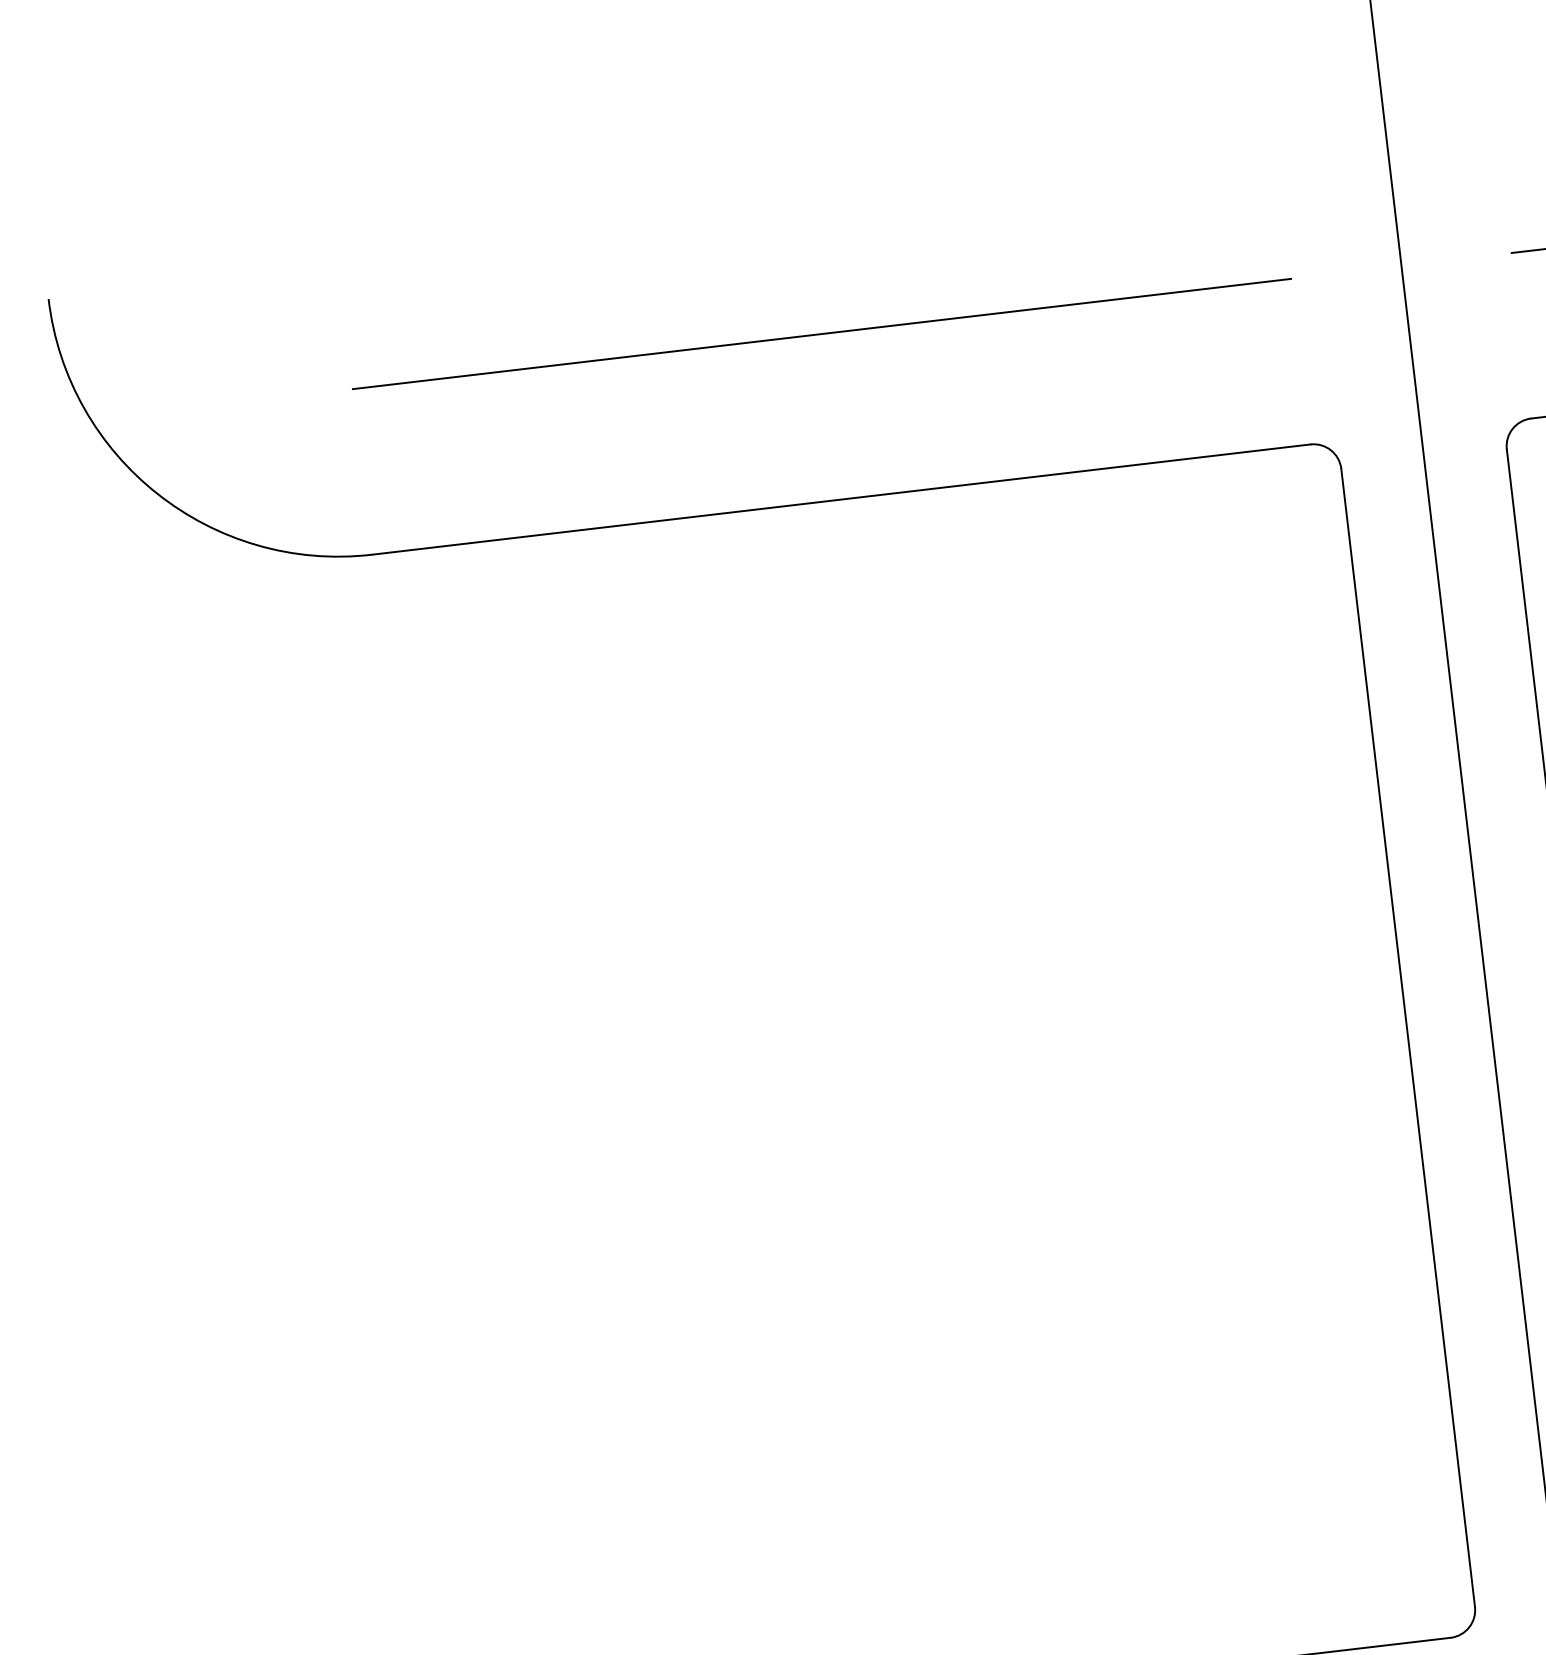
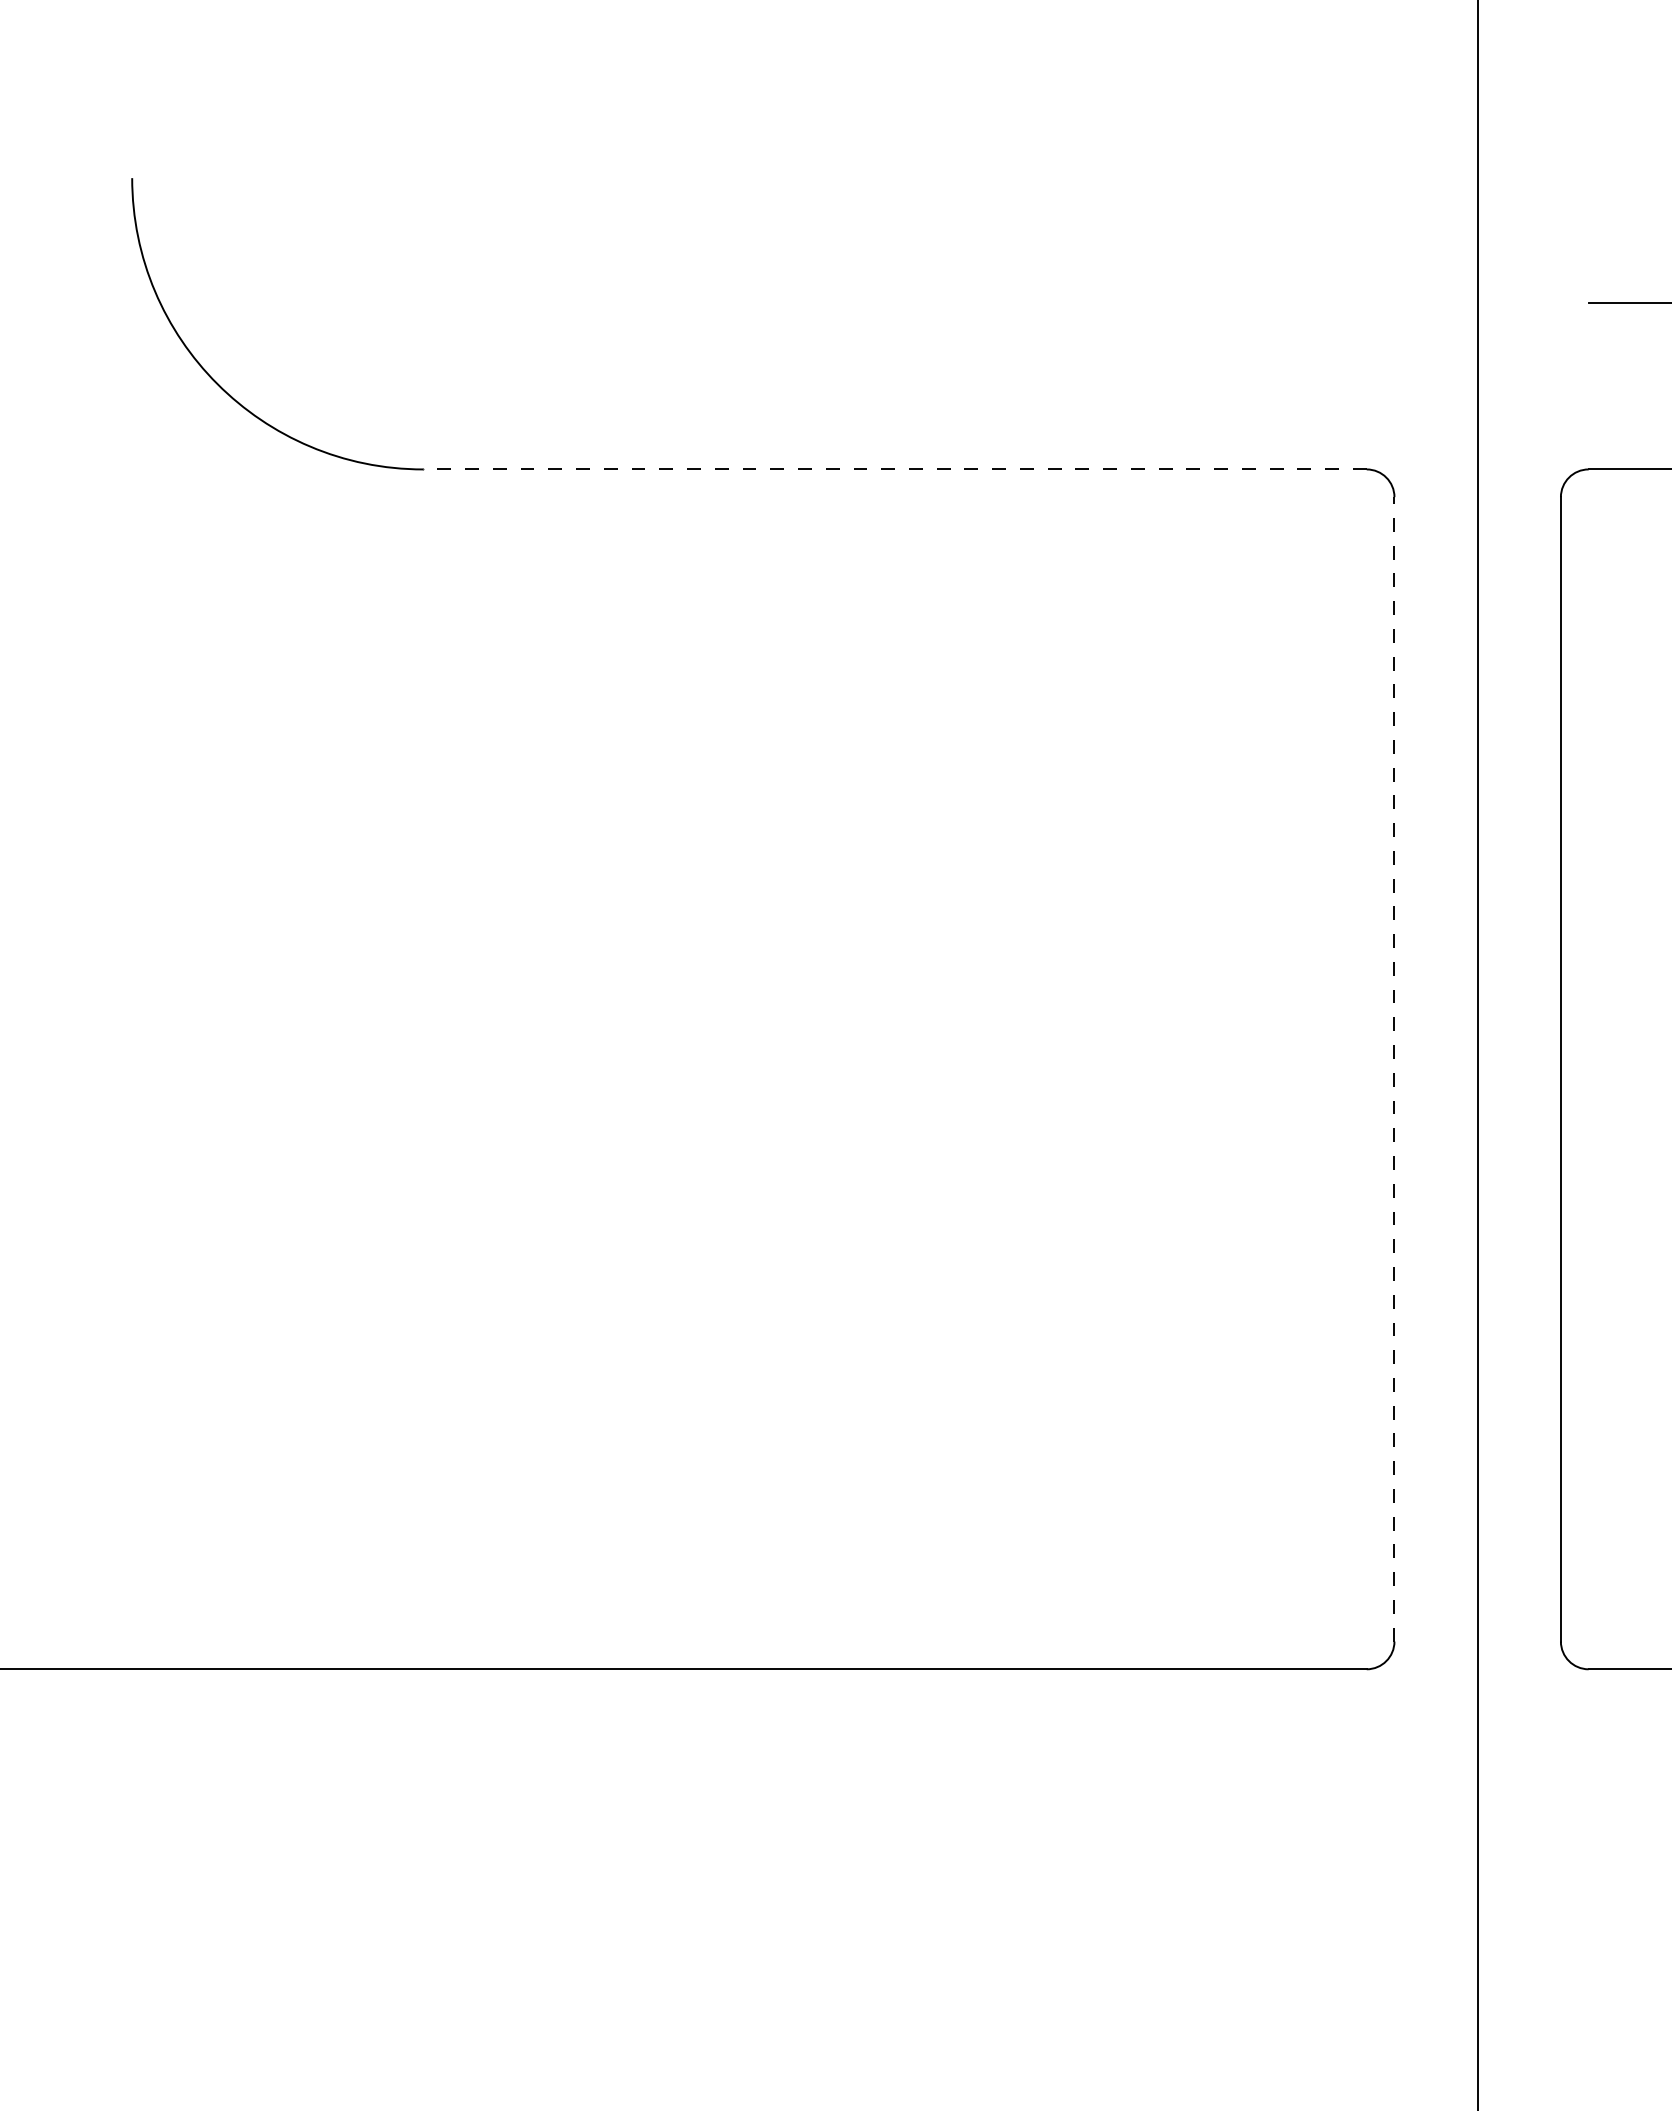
line: (821, 333) -> (894, 302), removed
line: (841, 499) -> (895, 469), solid -> dashed
line: (1408, 1037) -> (1394, 1068), solid -> dashed

